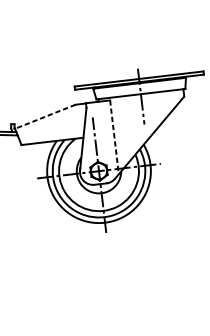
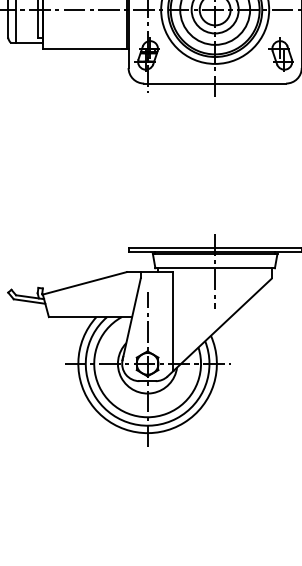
line: (45, 116) -> (84, 283), dashed -> solid
line: (114, 137) -> (173, 321), dashed -> solid

